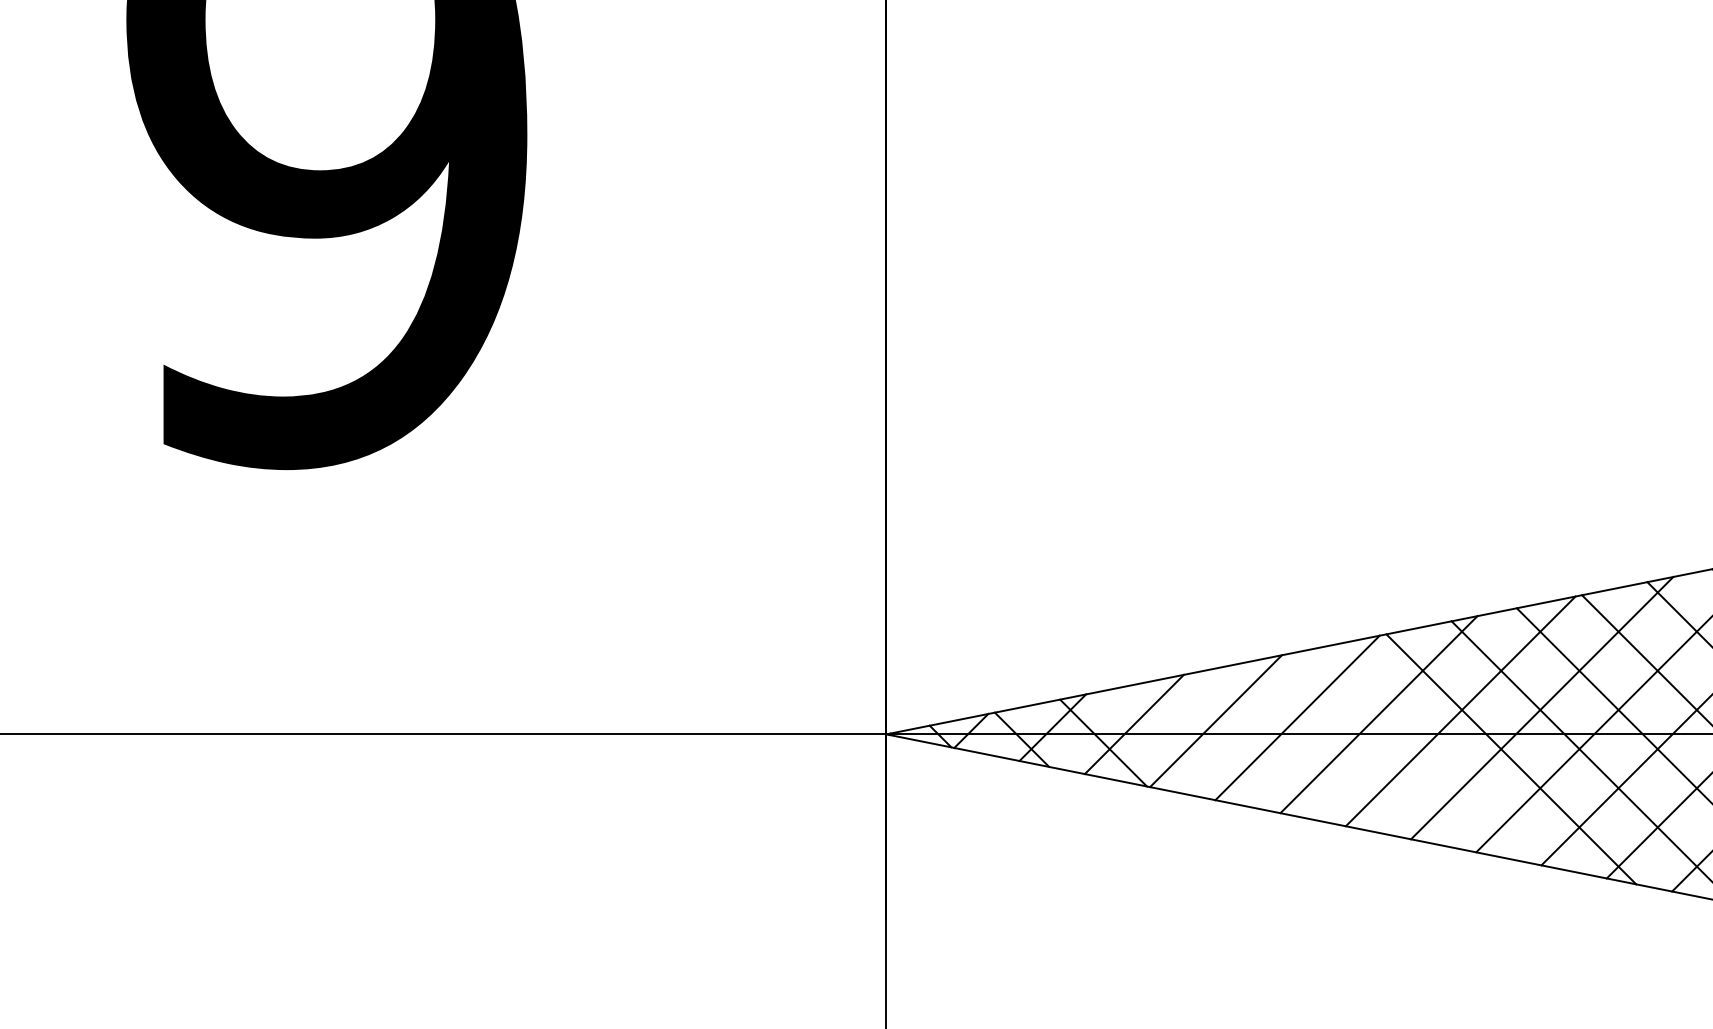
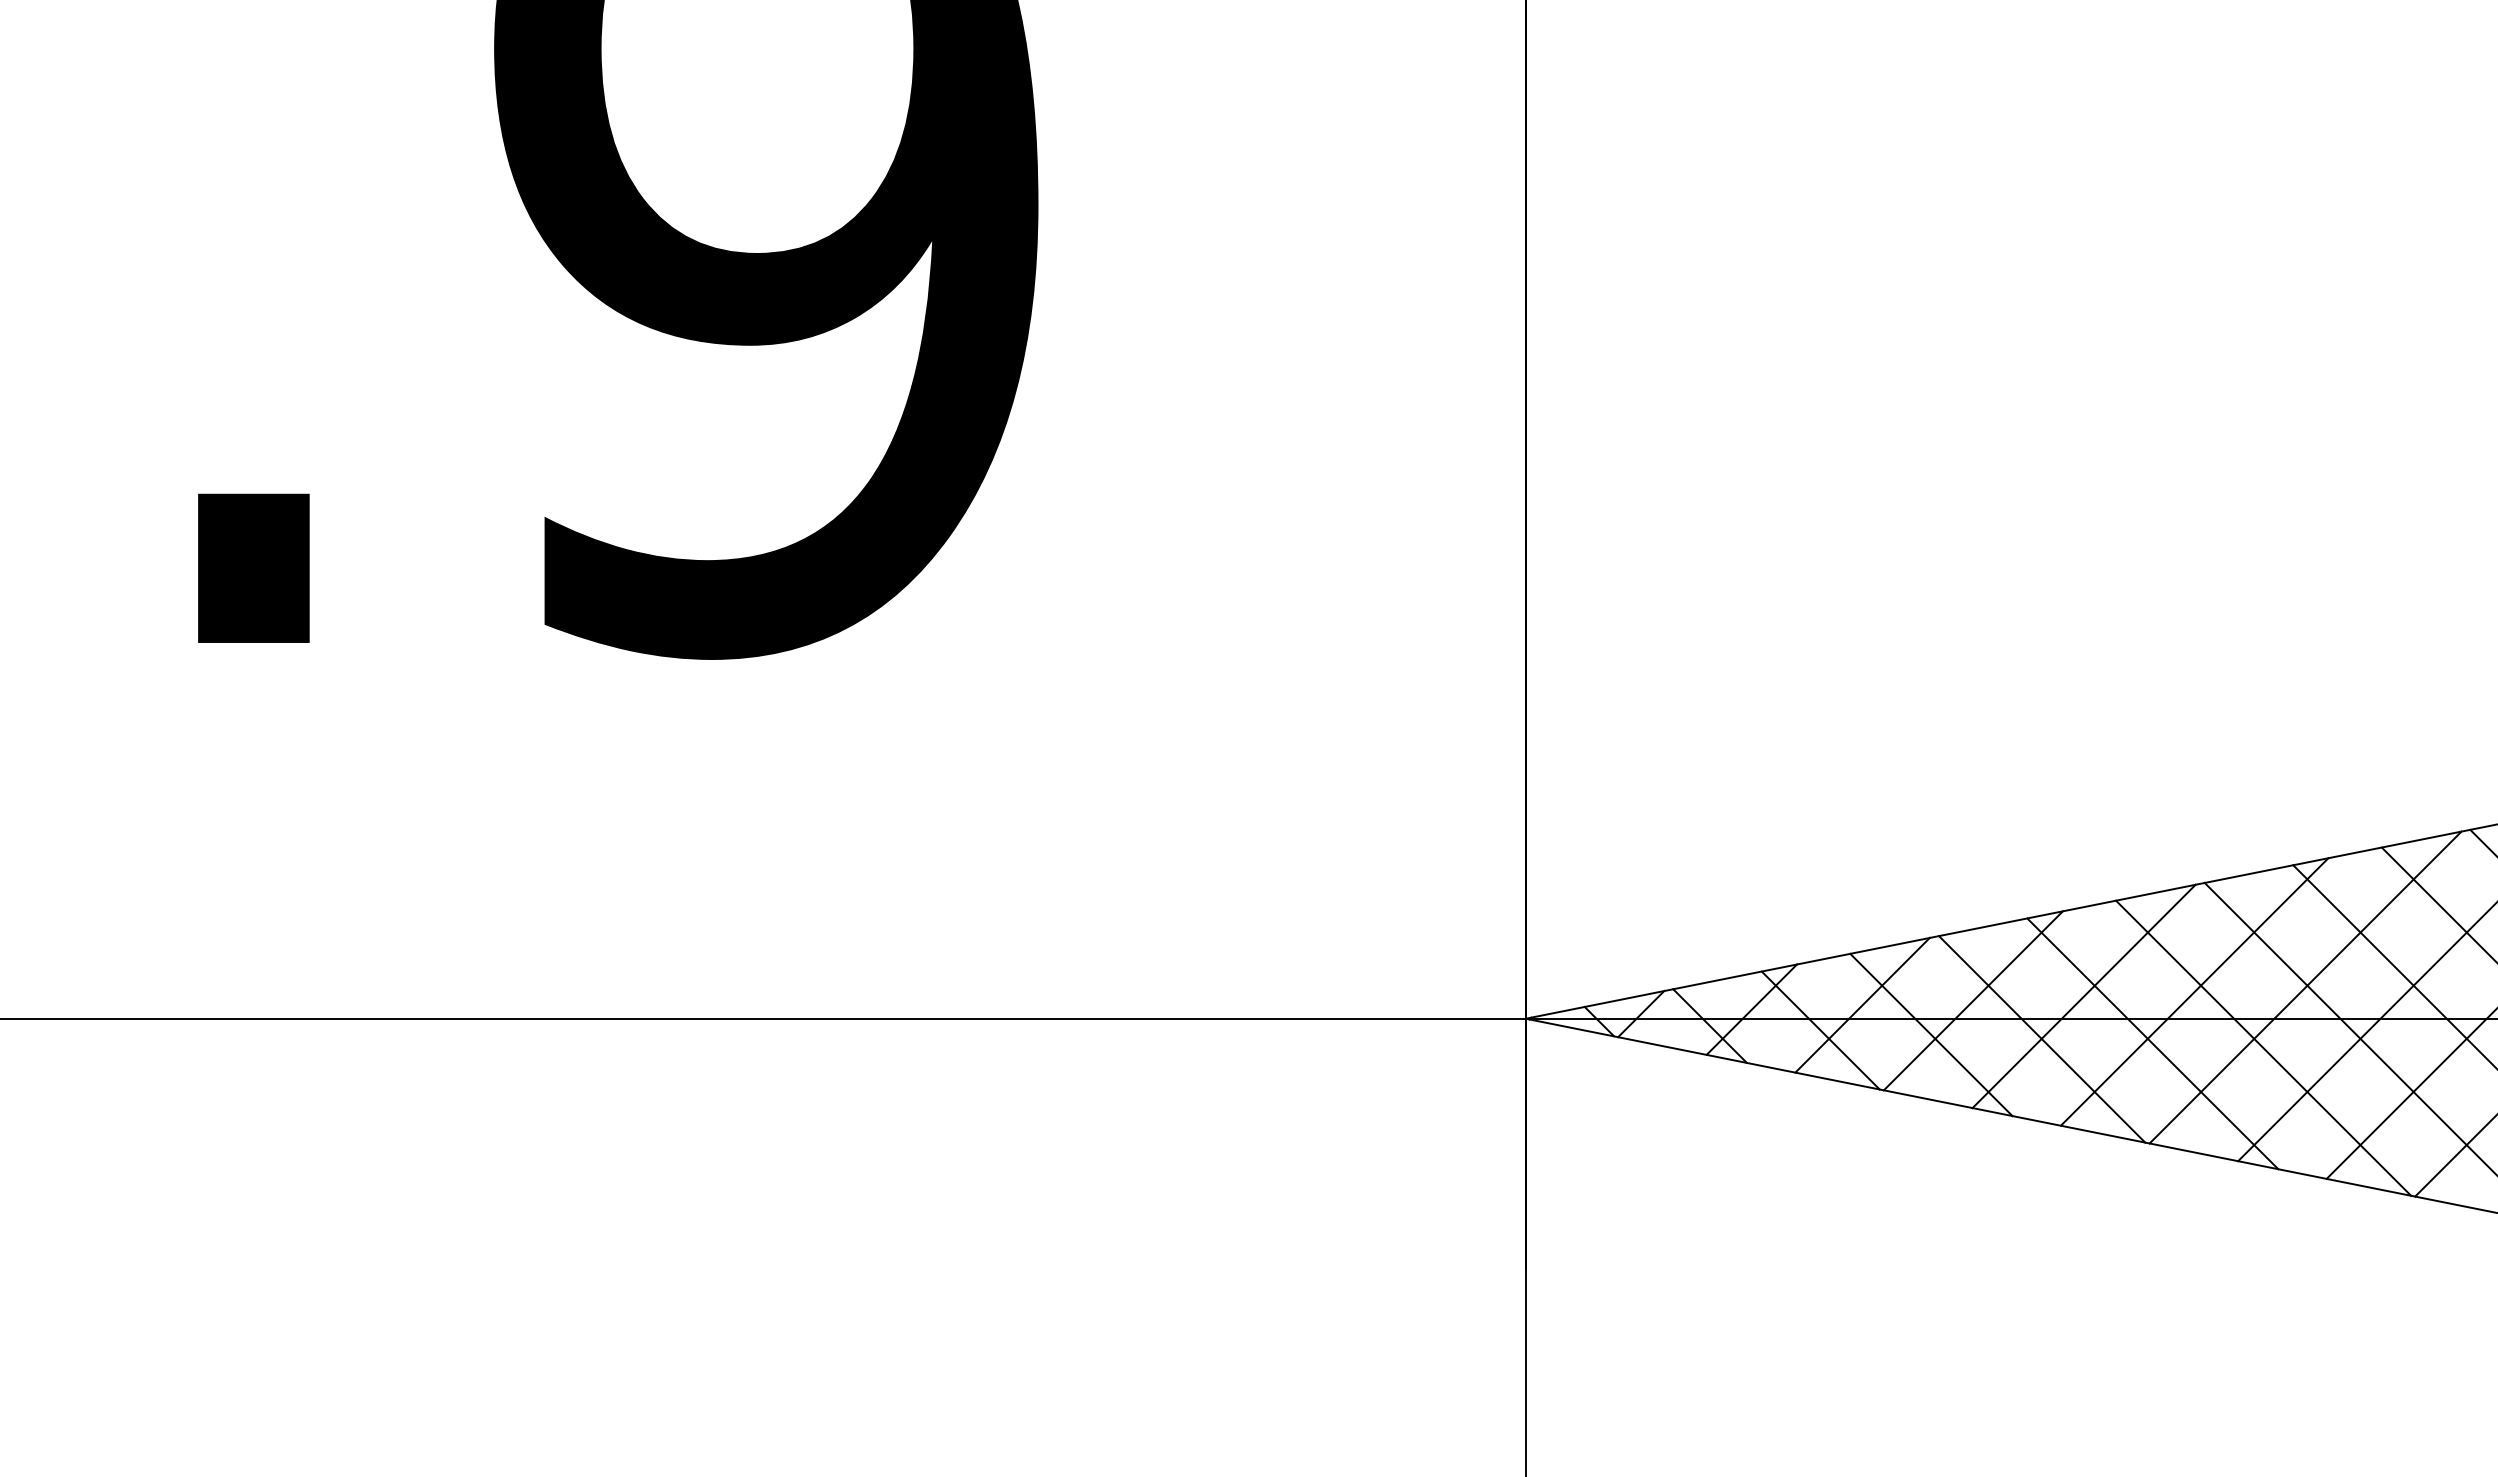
line: (1185, 745) -> (1931, 1034), added
line: (1266, 749) -> (2041, 1039), added
line: (1347, 752) -> (2152, 1043), added
line: (1429, 755) -> (2263, 1047), added

